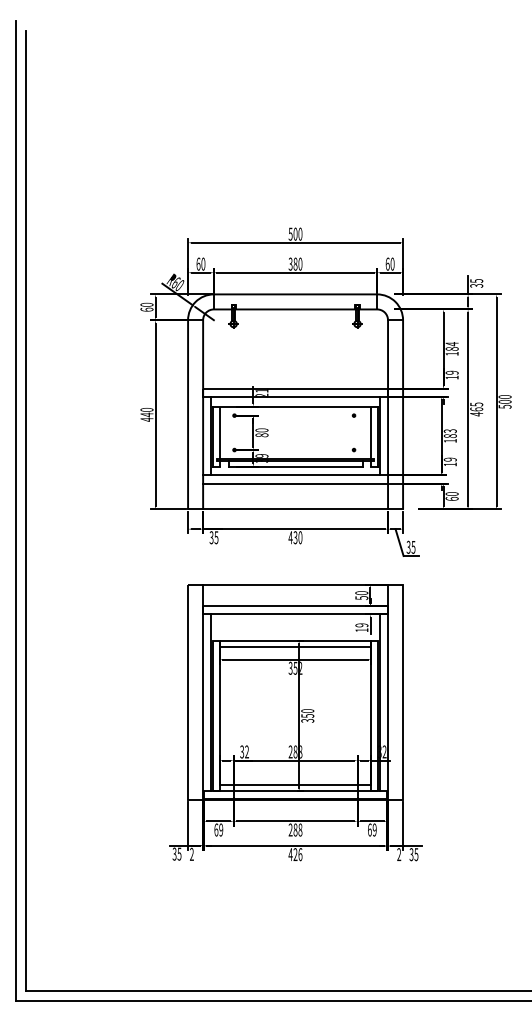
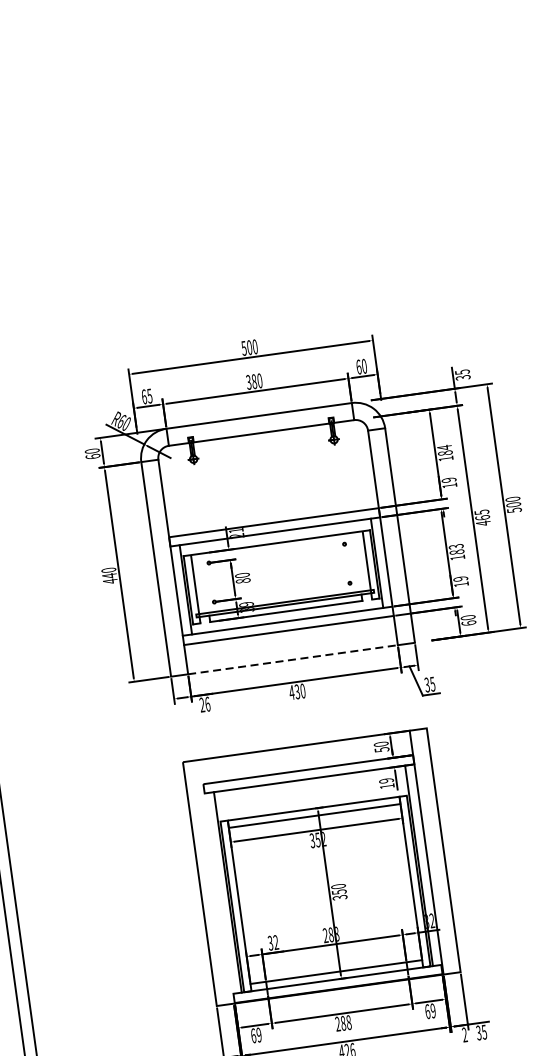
text: (203, 263) -> (149, 395), 60 -> 65
line: (296, 509) -> (294, 659), solid -> dashed
text: (213, 537) -> (204, 704), 35 -> 26
line: (203, 691) -> (217, 880), removed

